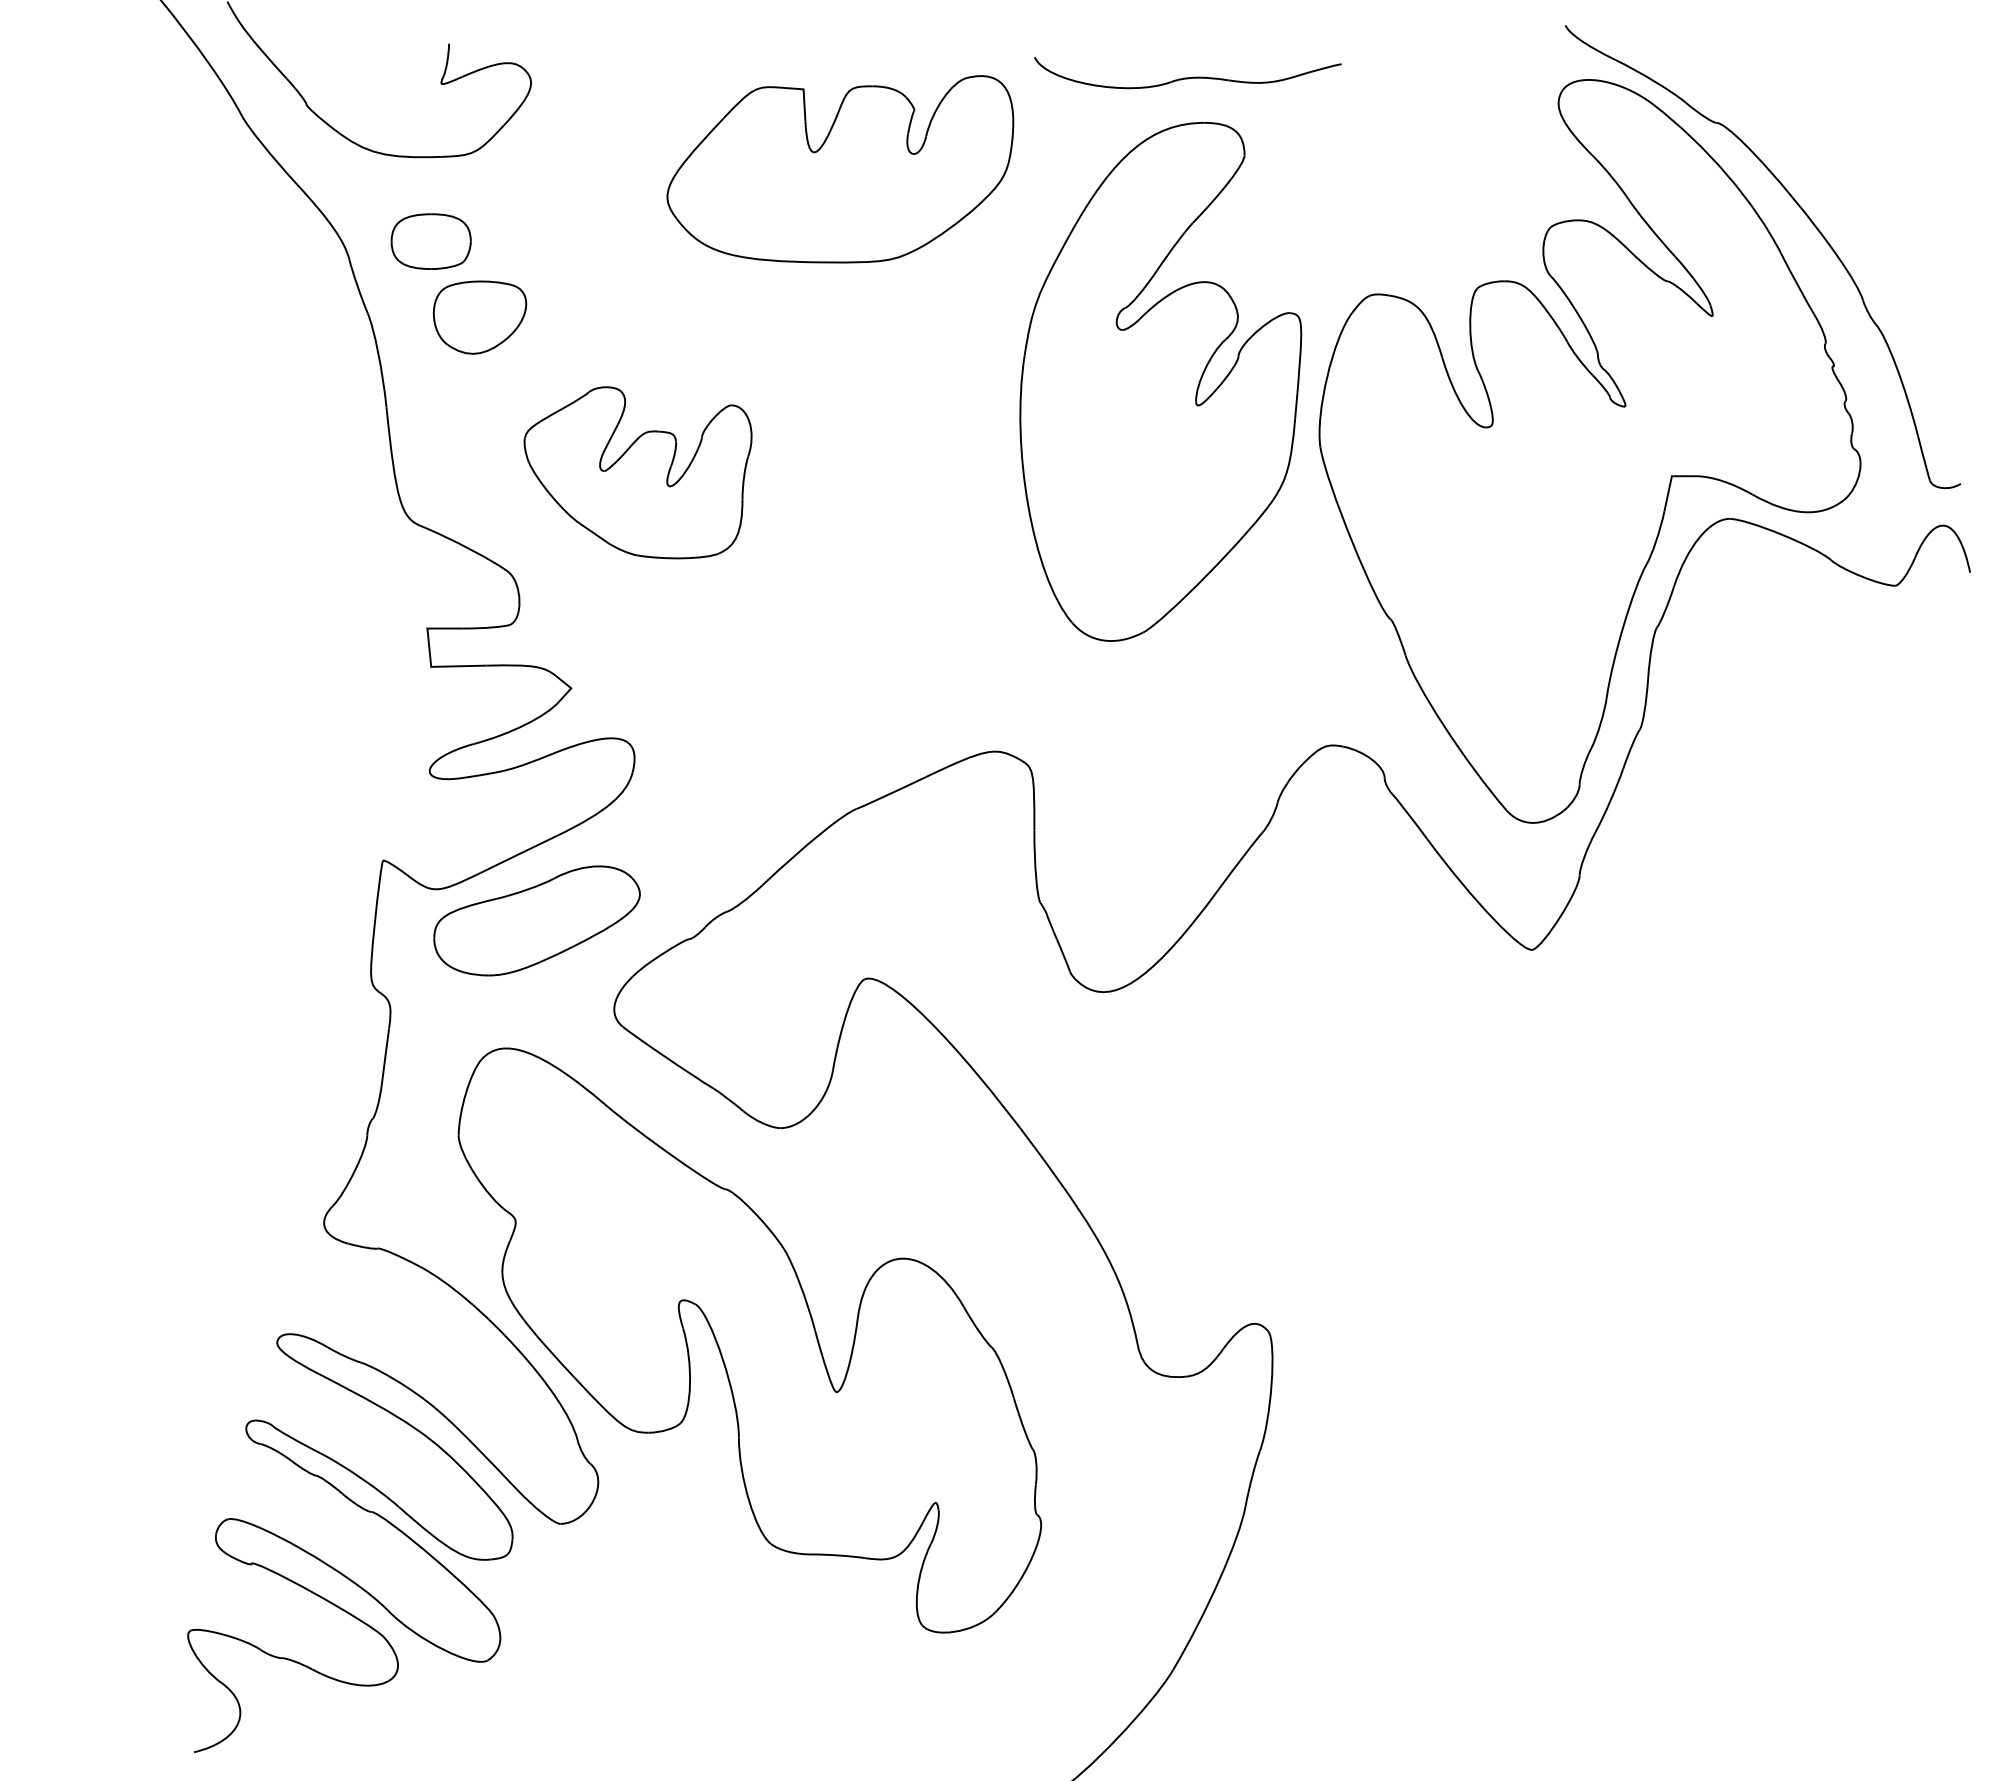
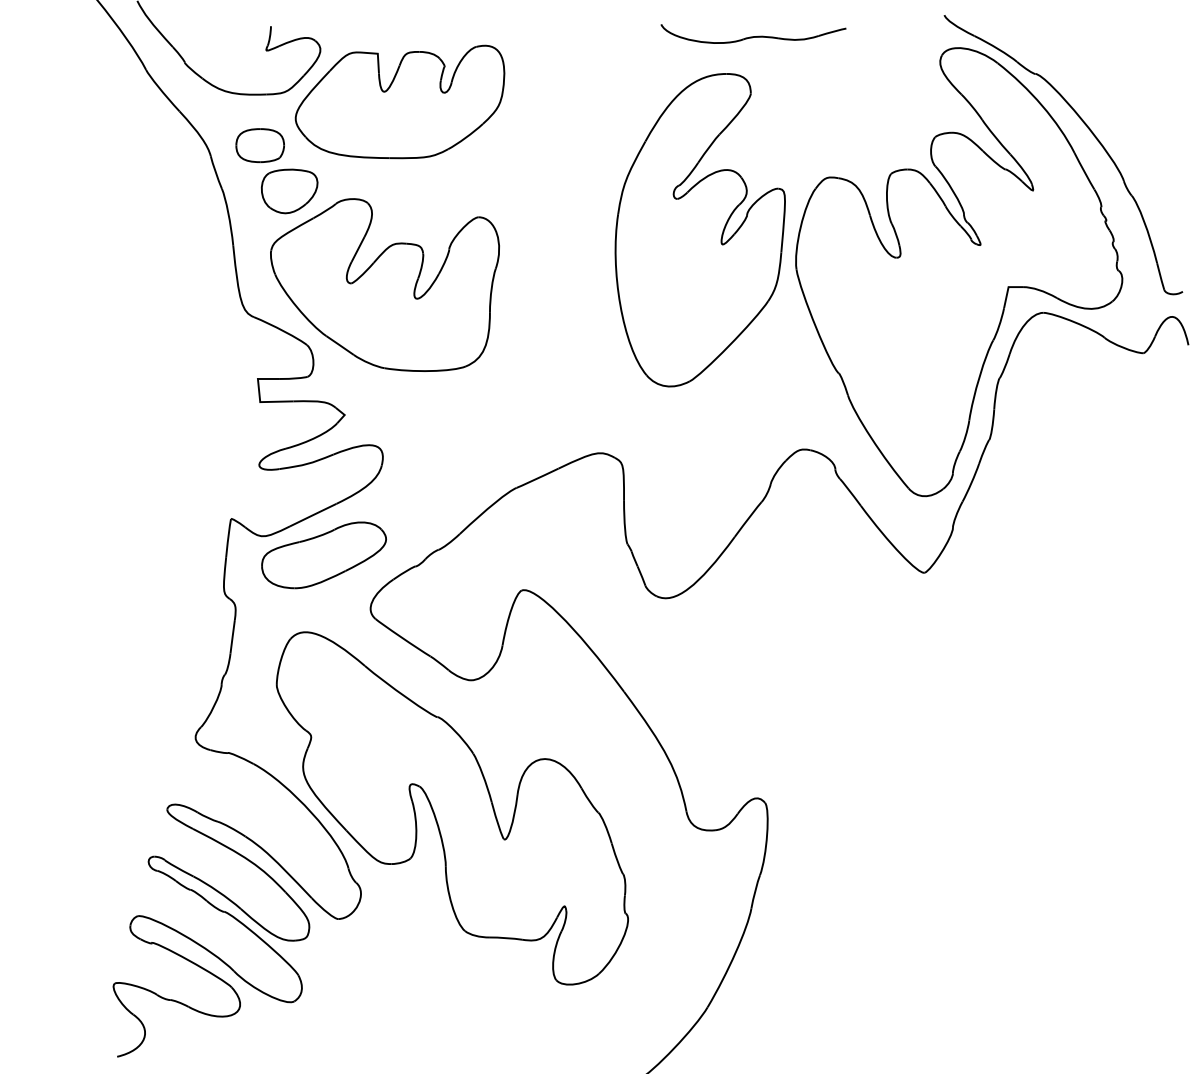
part: (1187, 72) -> (753, 33), moved
part: (839, 168) -> (399, 101), moved
part: (637, 471) -> (384, 284), size x1.67

